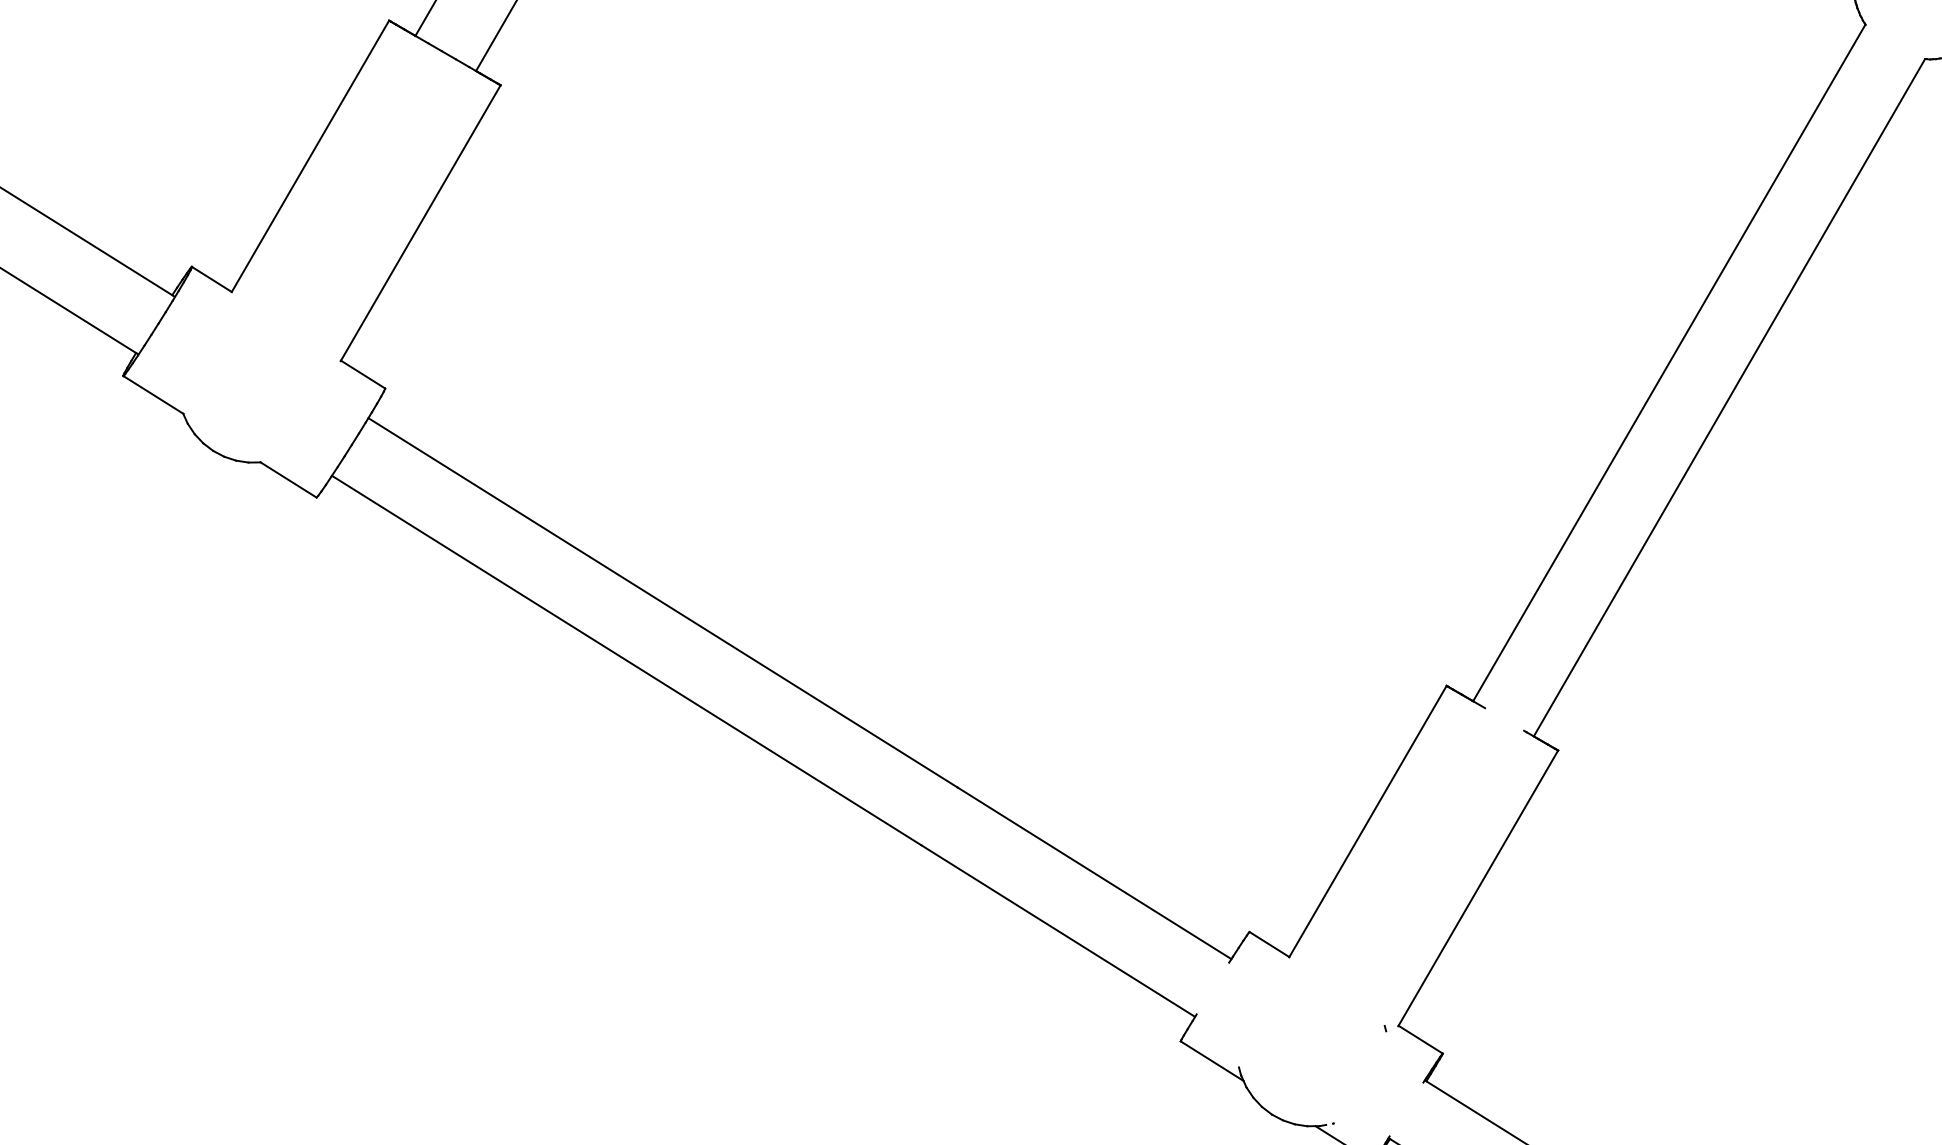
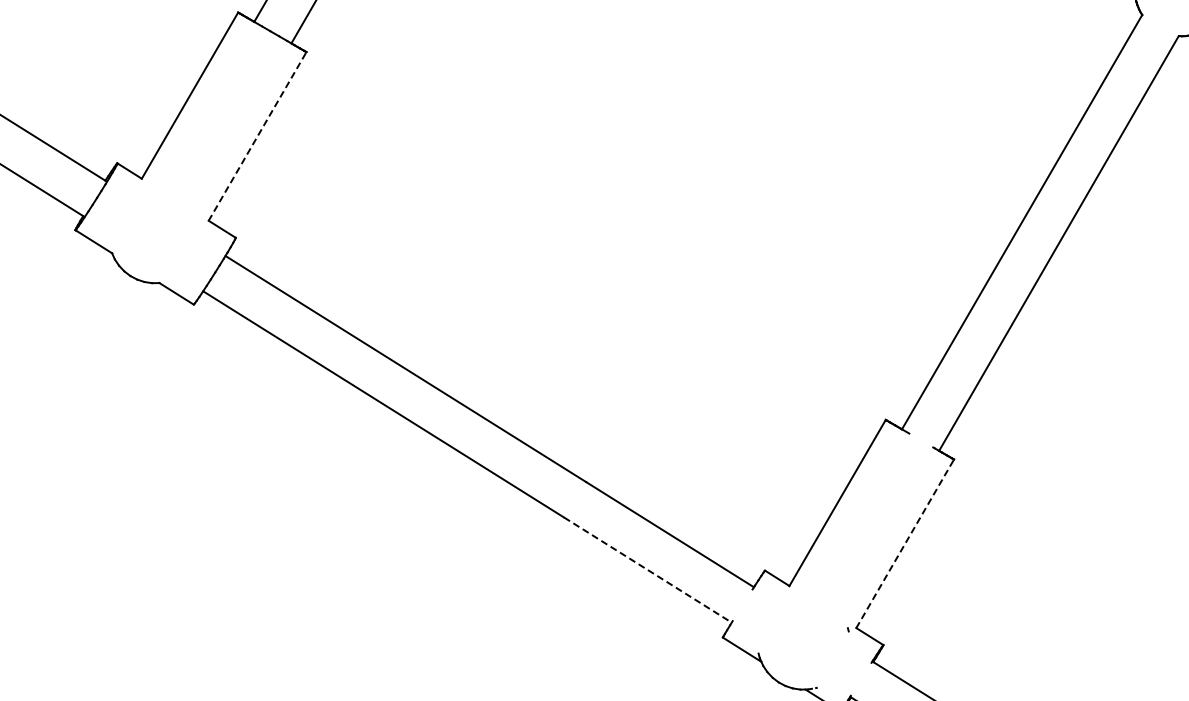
line: (420, 223) -> (257, 136), solid -> dashed
line: (1478, 887) -> (905, 543), solid -> dashed
line: (1057, 931) -> (647, 570), solid -> dashed

